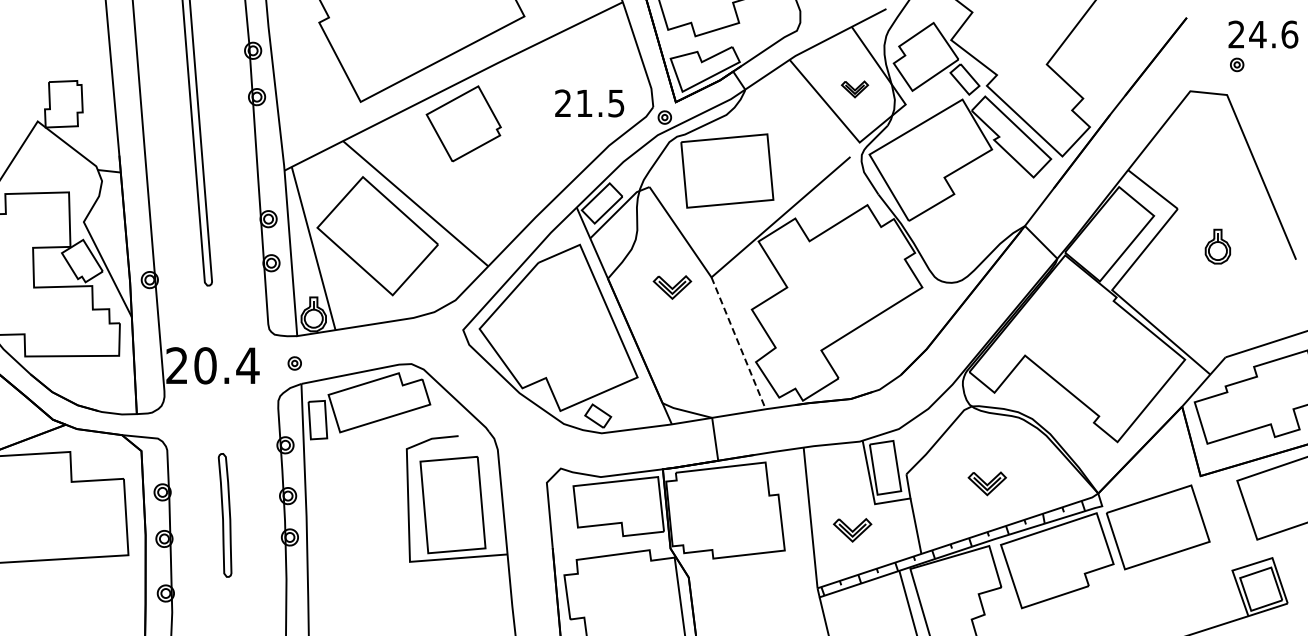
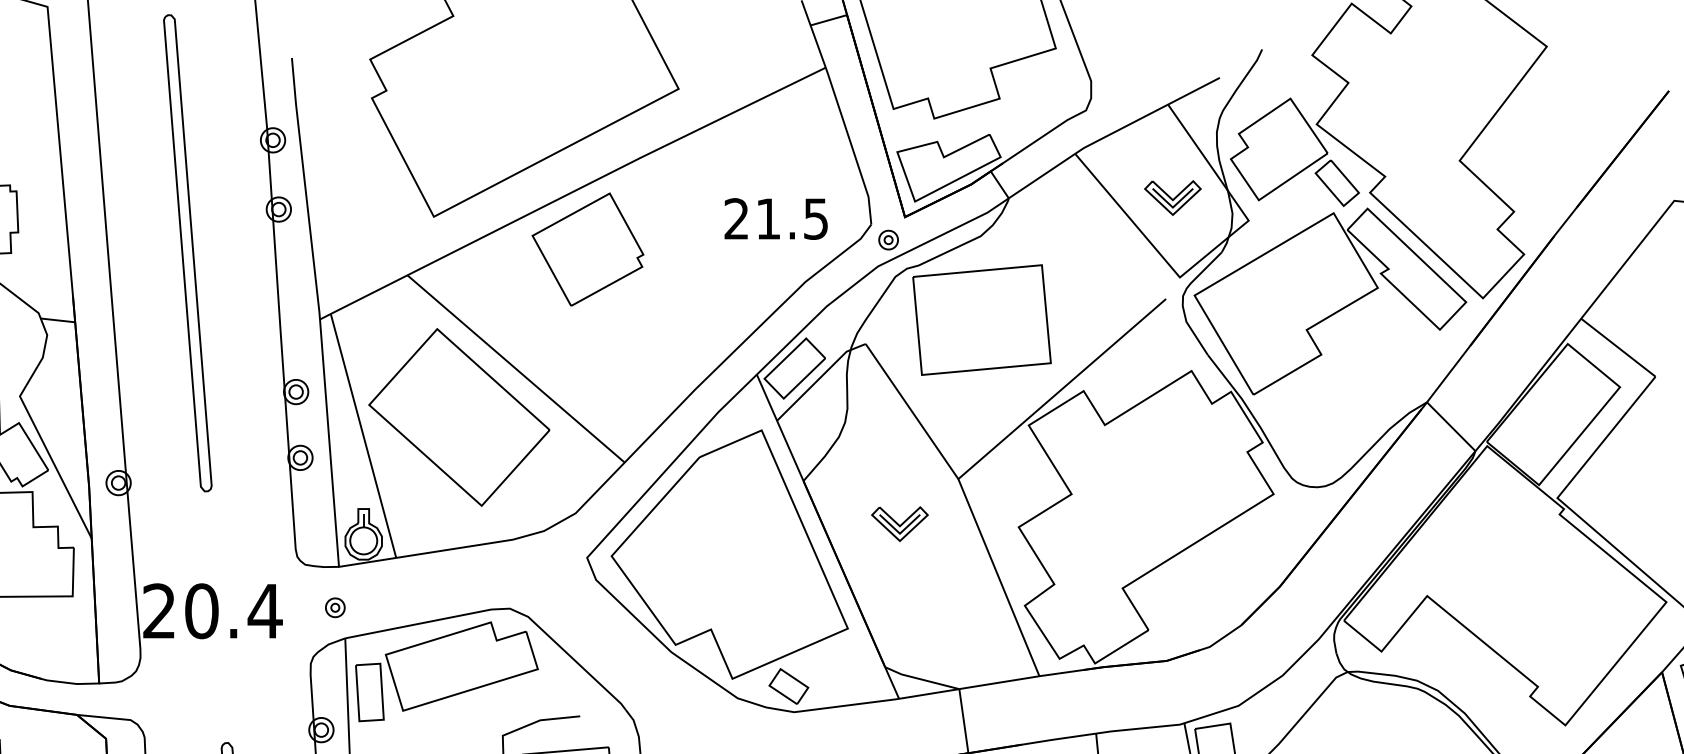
part: (854, 89) -> (1172, 198), size x1.43
part: (672, 287) -> (900, 524), moved
line: (738, 343) -> (998, 577), dashed -> solid

